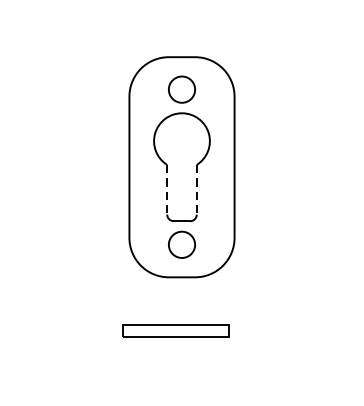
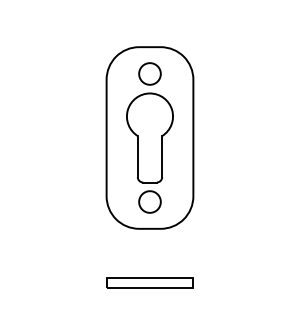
line: (166, 189) -> (137, 156), dashed -> solid
line: (197, 189) -> (162, 156), dashed -> solid
part: (175, 330) -> (149, 282), moved

